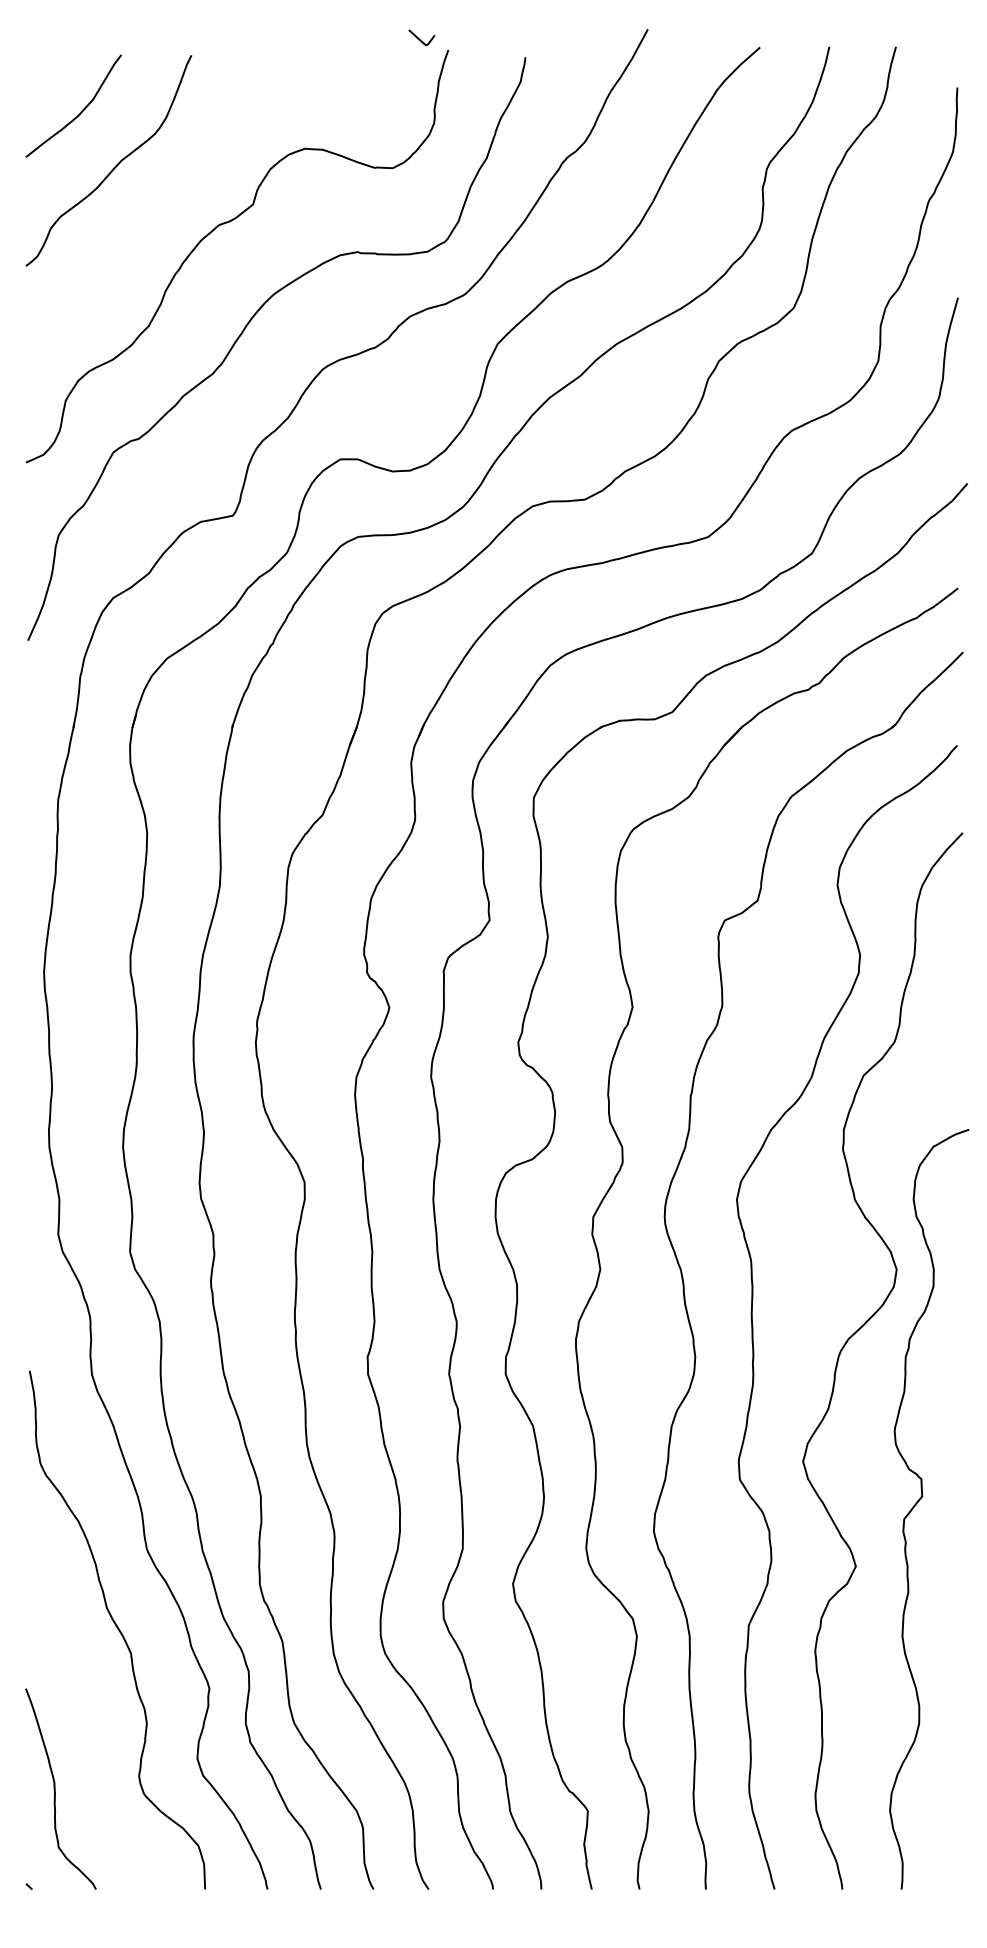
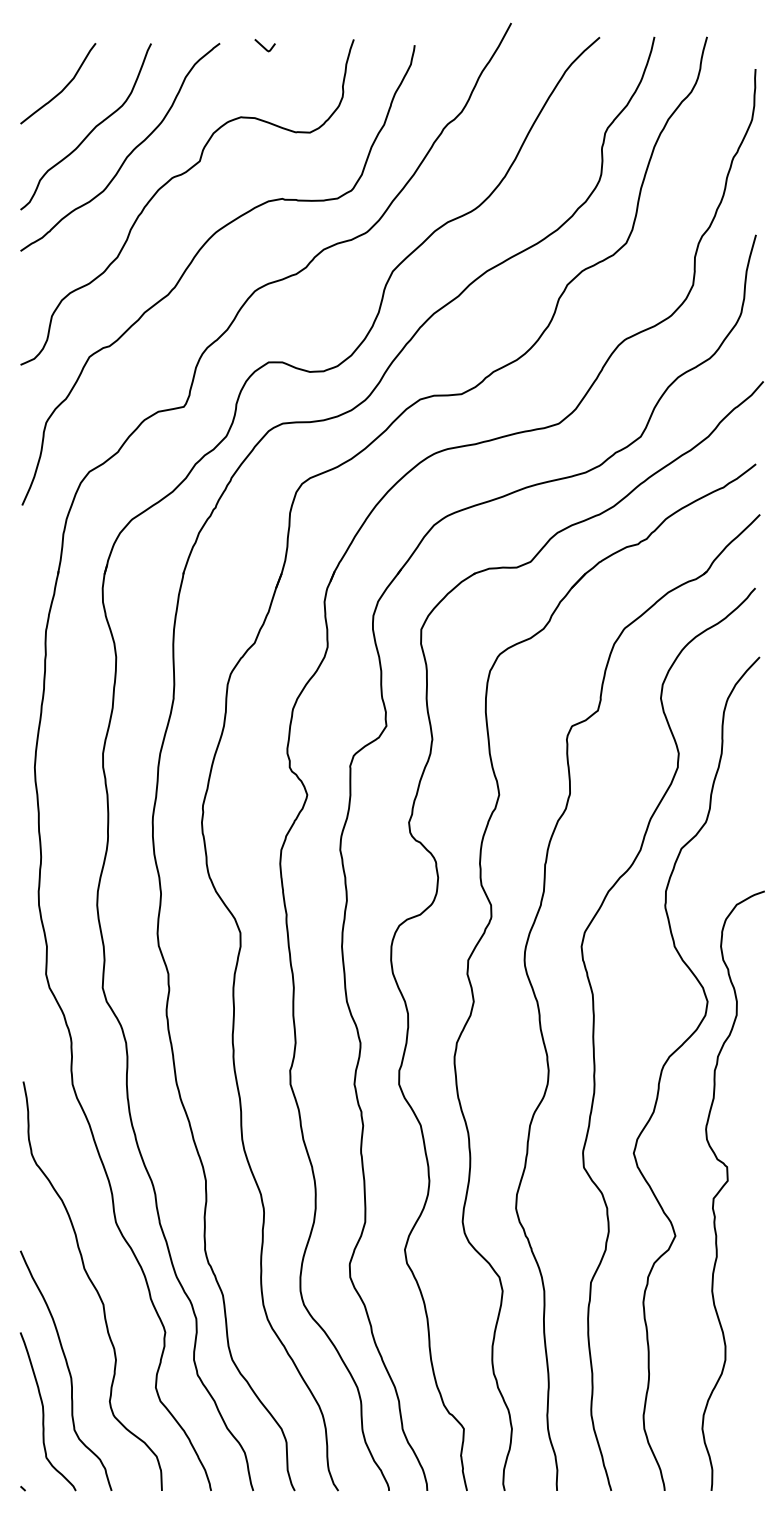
line: (419, 38) -> (263, 46), moved
curve: (162, 196) -> (128, 154), added
curve: (86, 1737) -> (68, 1370), added

